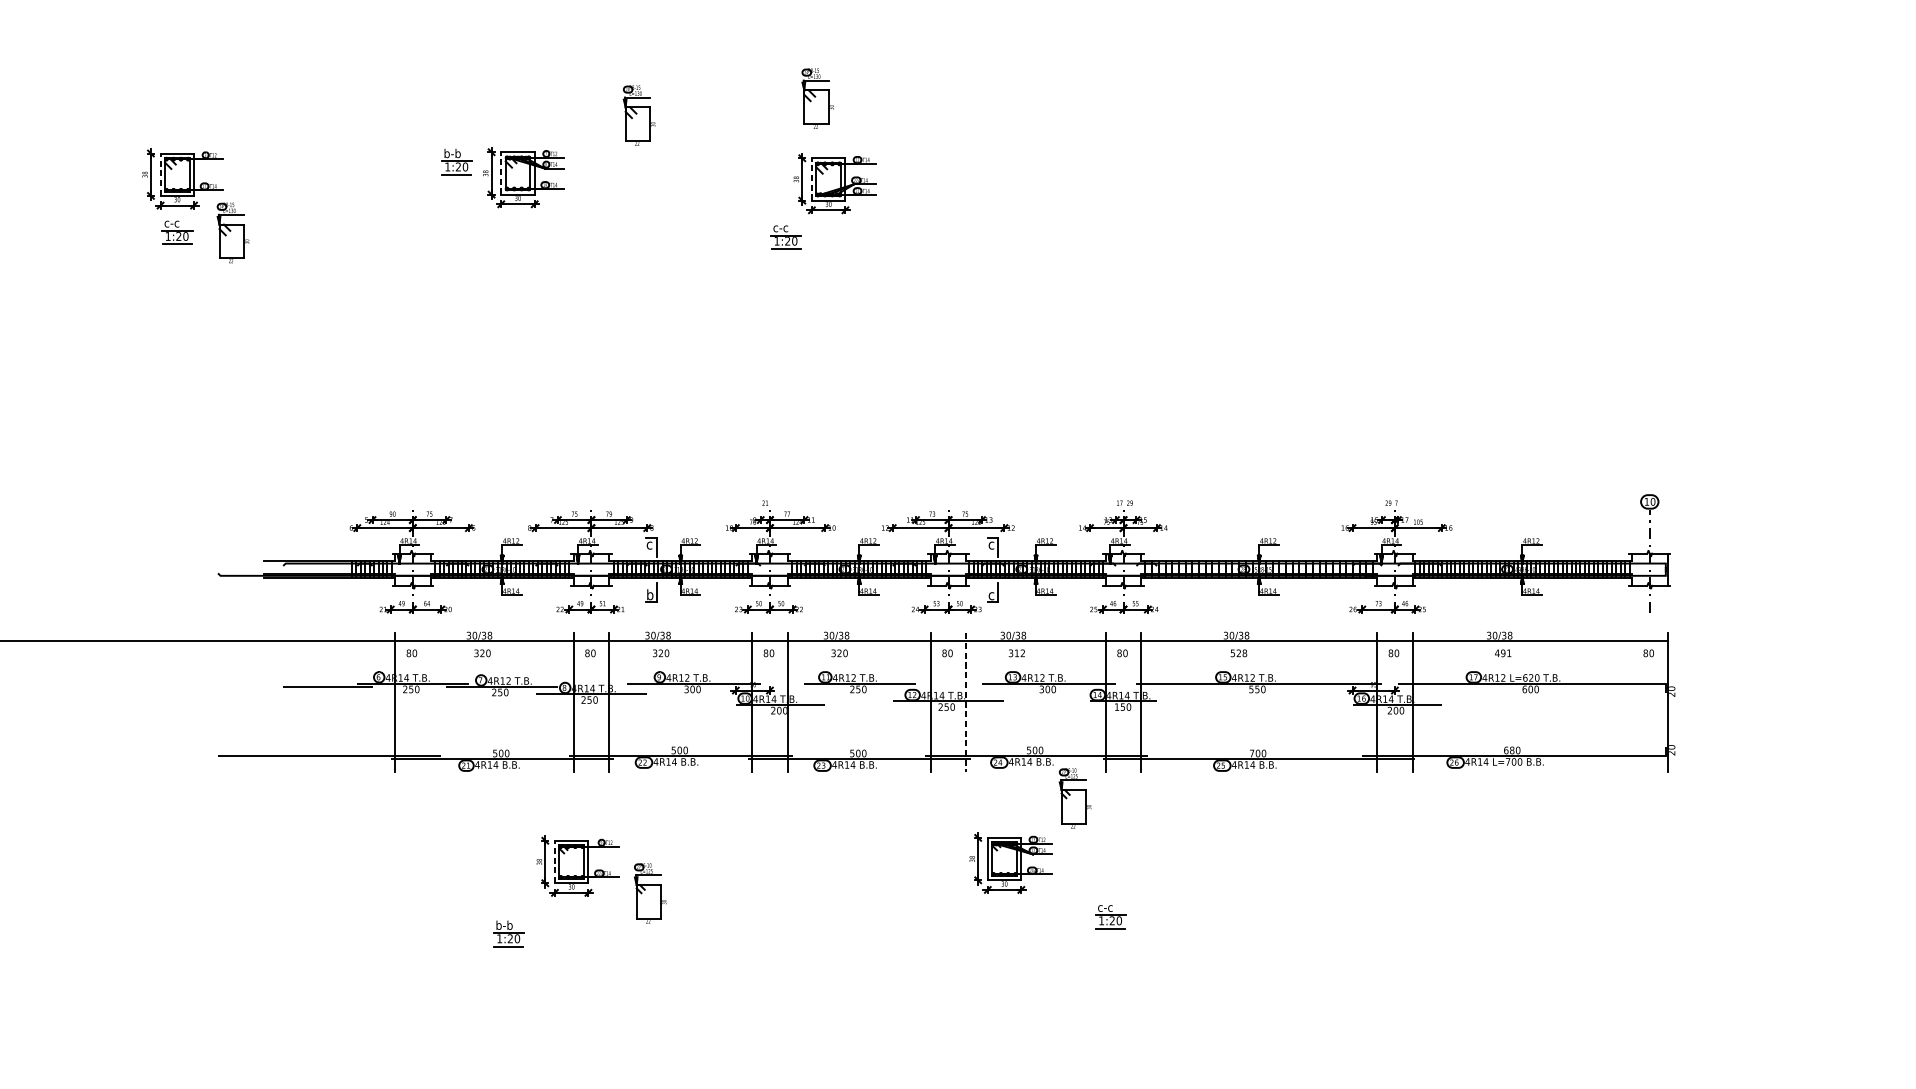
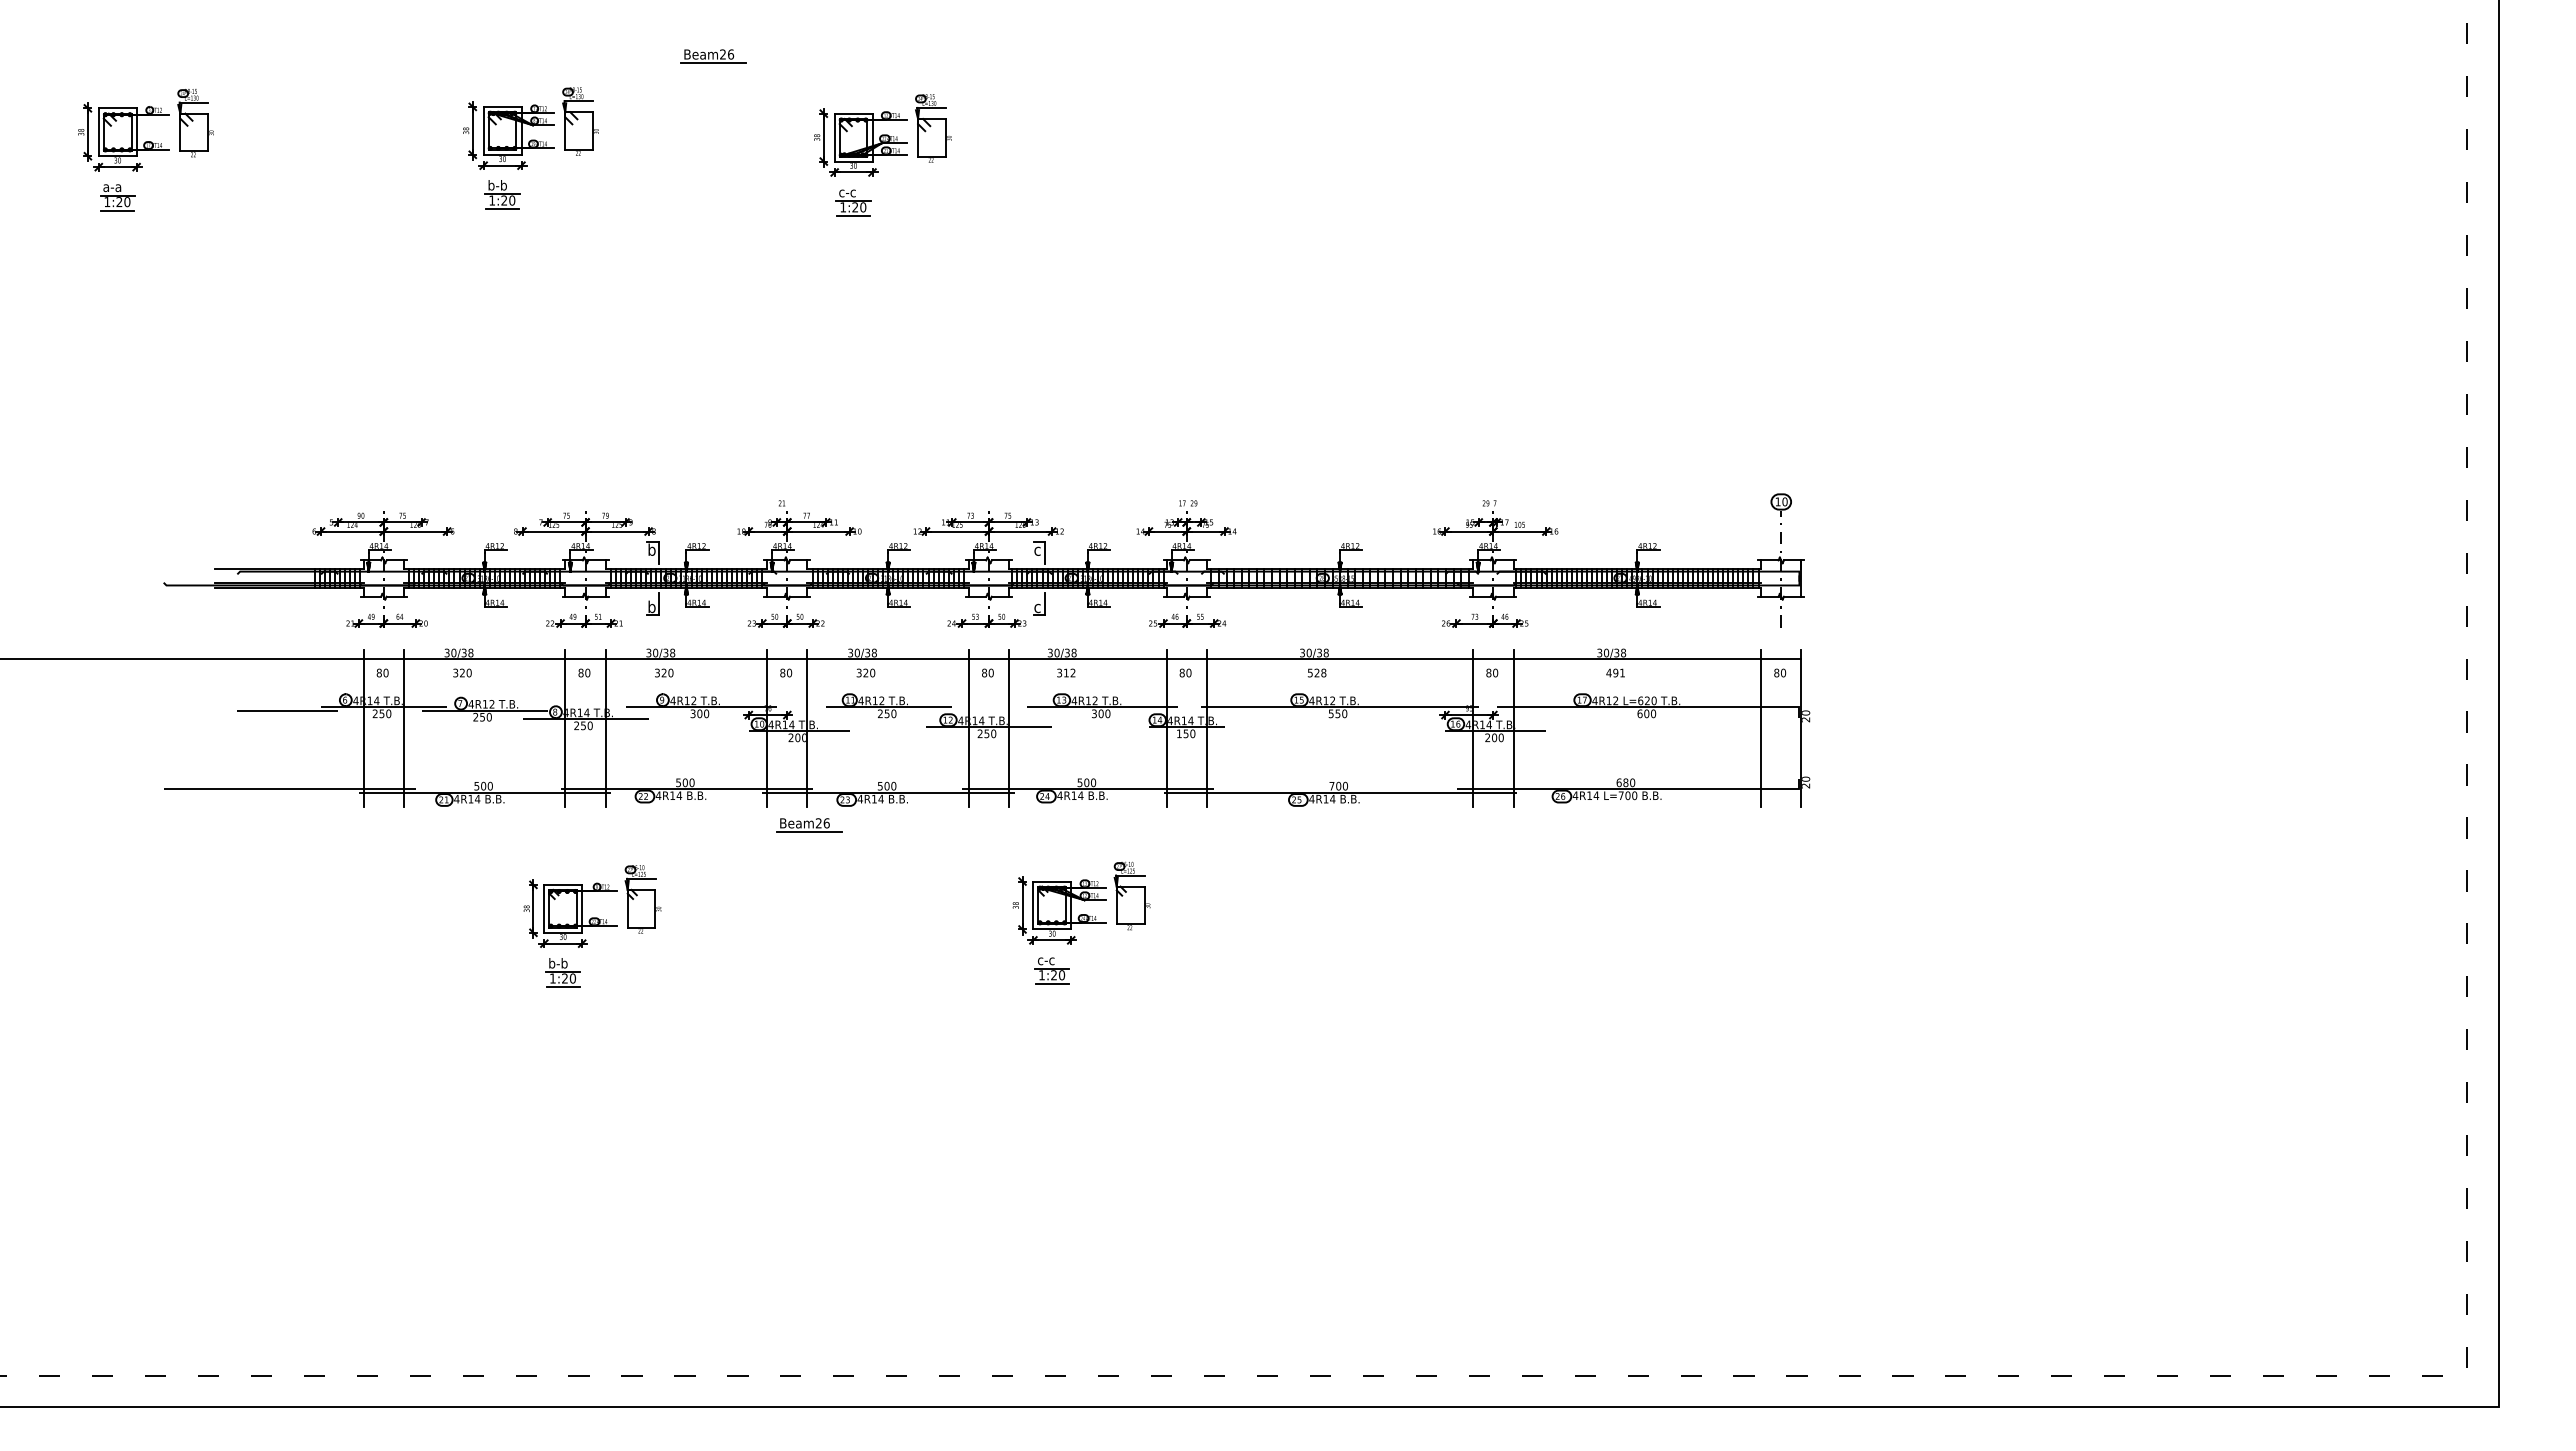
part: (817, 98) -> (933, 128), moved
part: (704, 107) -> (713, 56), added
part: (639, 115) -> (580, 121), moved
part: (456, 161) -> (502, 194), moved
line: (501, 173) -> (483, 130), dashed -> solid
line: (160, 174) -> (98, 132), dashed -> solid
line: (811, 179) -> (834, 137), dashed -> solid
text: (172, 224) -> (112, 188), c-c -> a-a
part: (232, 233) -> (195, 123), moved
part: (786, 236) -> (853, 202), moved
text: (649, 543) -> (651, 549), c -> b
line: (431, 702) -> (404, 728), added
line: (966, 702) -> (1009, 728), dashed -> solid
line: (1632, 702) -> (1761, 728), added
part: (789, 788) -> (809, 825), added
part: (1074, 798) -> (1131, 895), moved
line: (555, 861) -> (544, 908), dashed -> solid
part: (649, 893) -> (642, 899), moved
part: (1110, 916) -> (1051, 970), moved
part: (508, 933) -> (562, 972), moved

